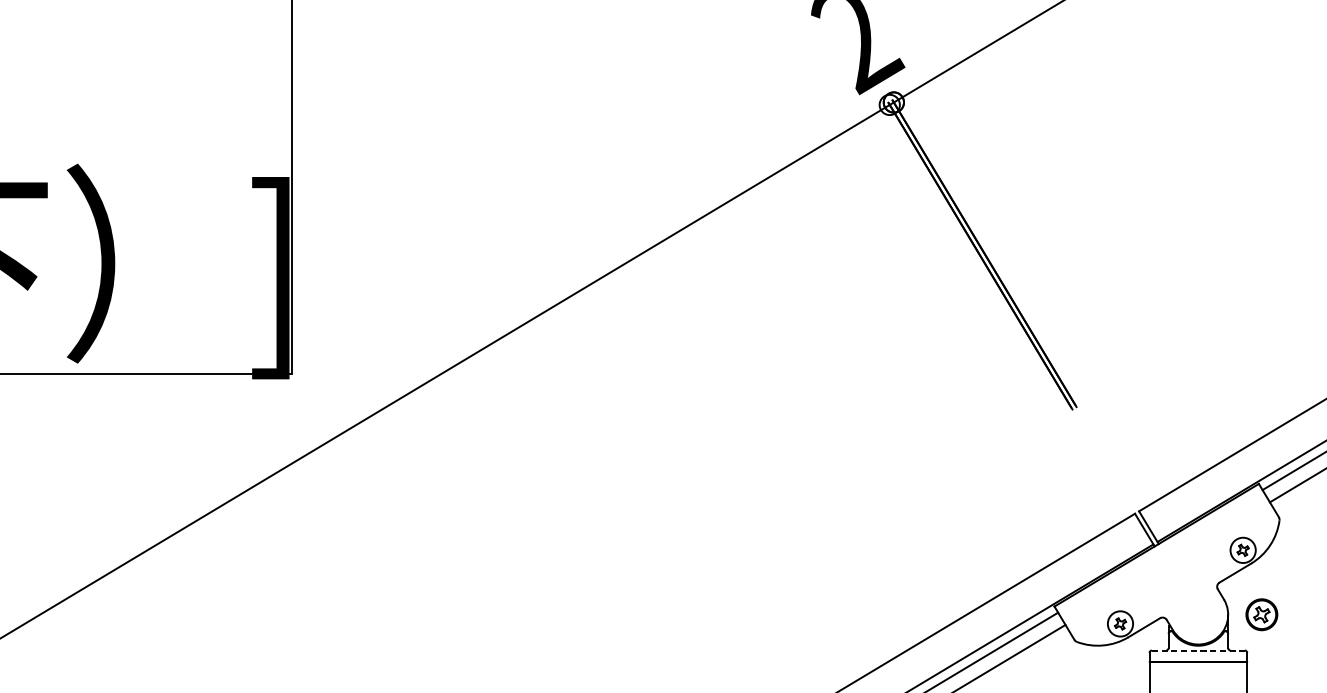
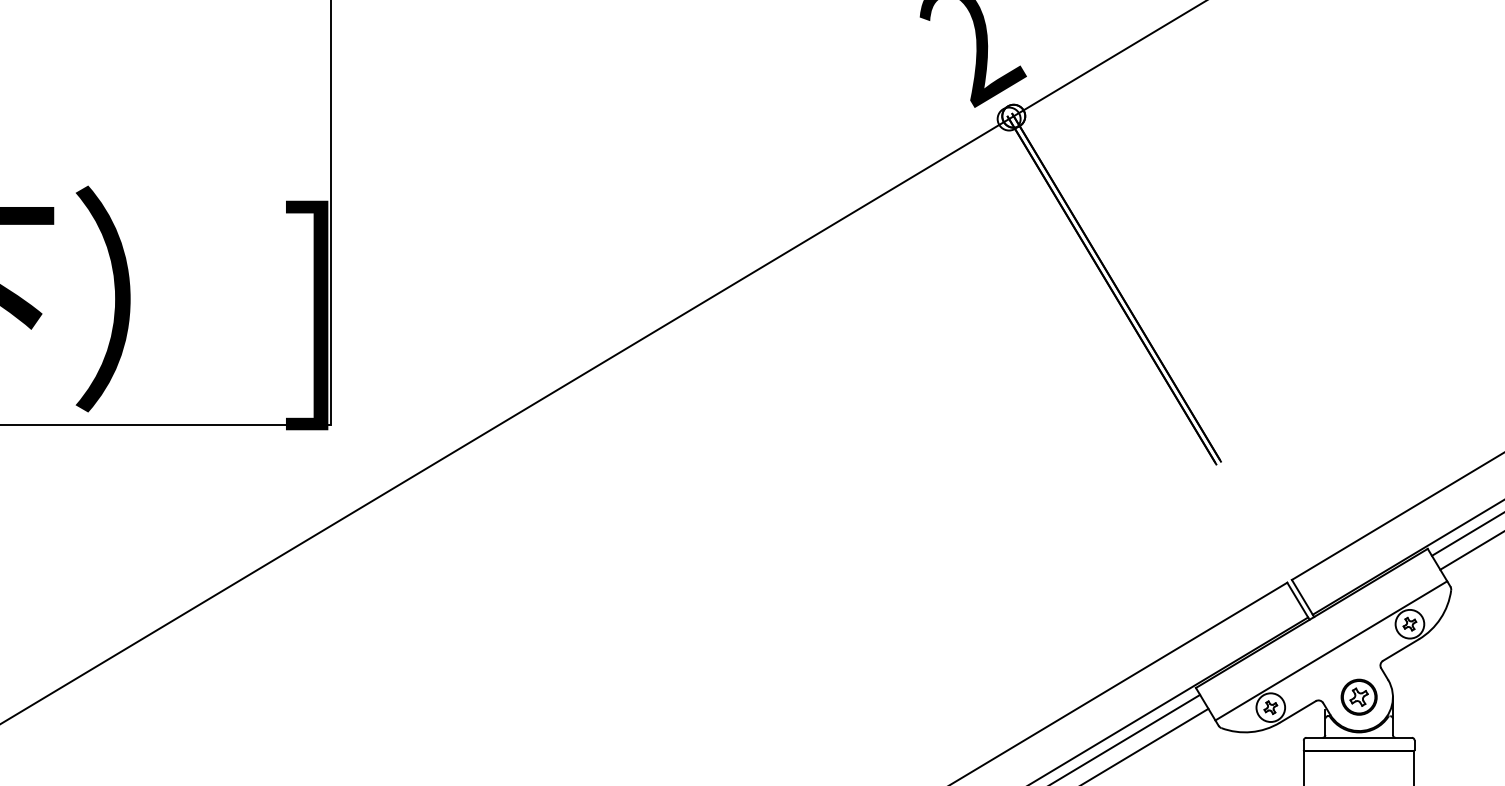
line: (1174, 573) -> (1331, 650), added
part: (1261, 614) -> (1358, 696), moved
line: (1198, 650) -> (1359, 737), dashed -> solid

